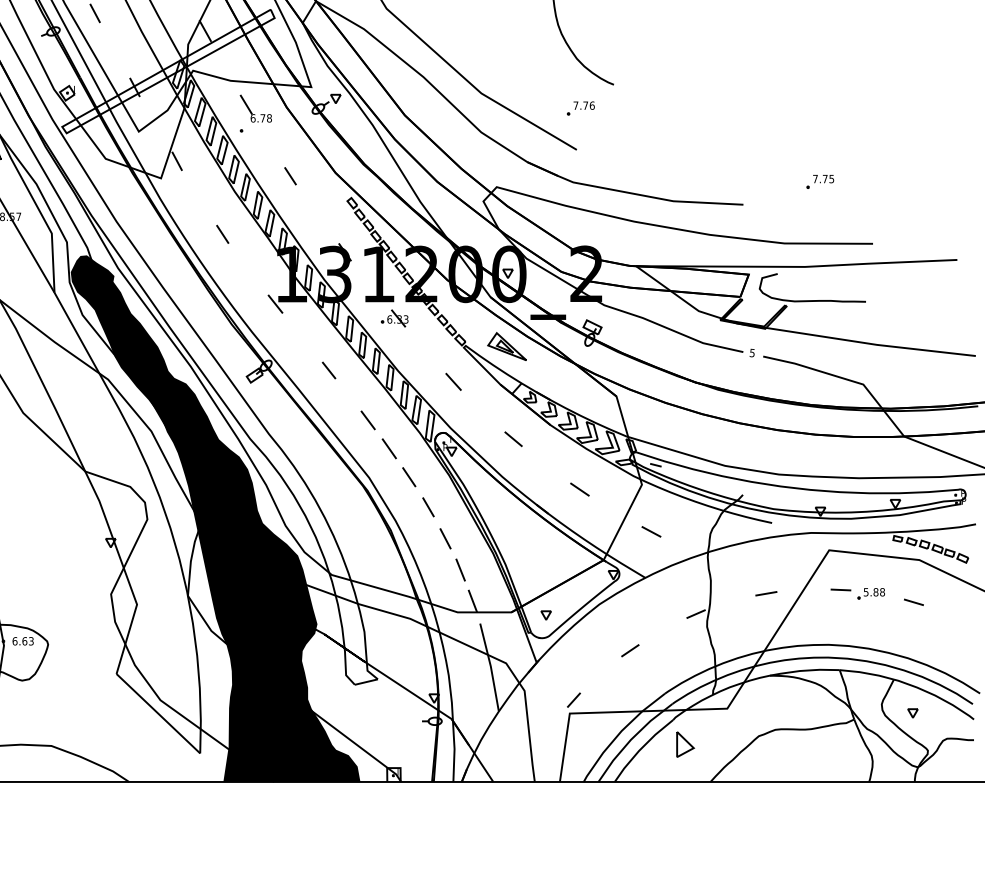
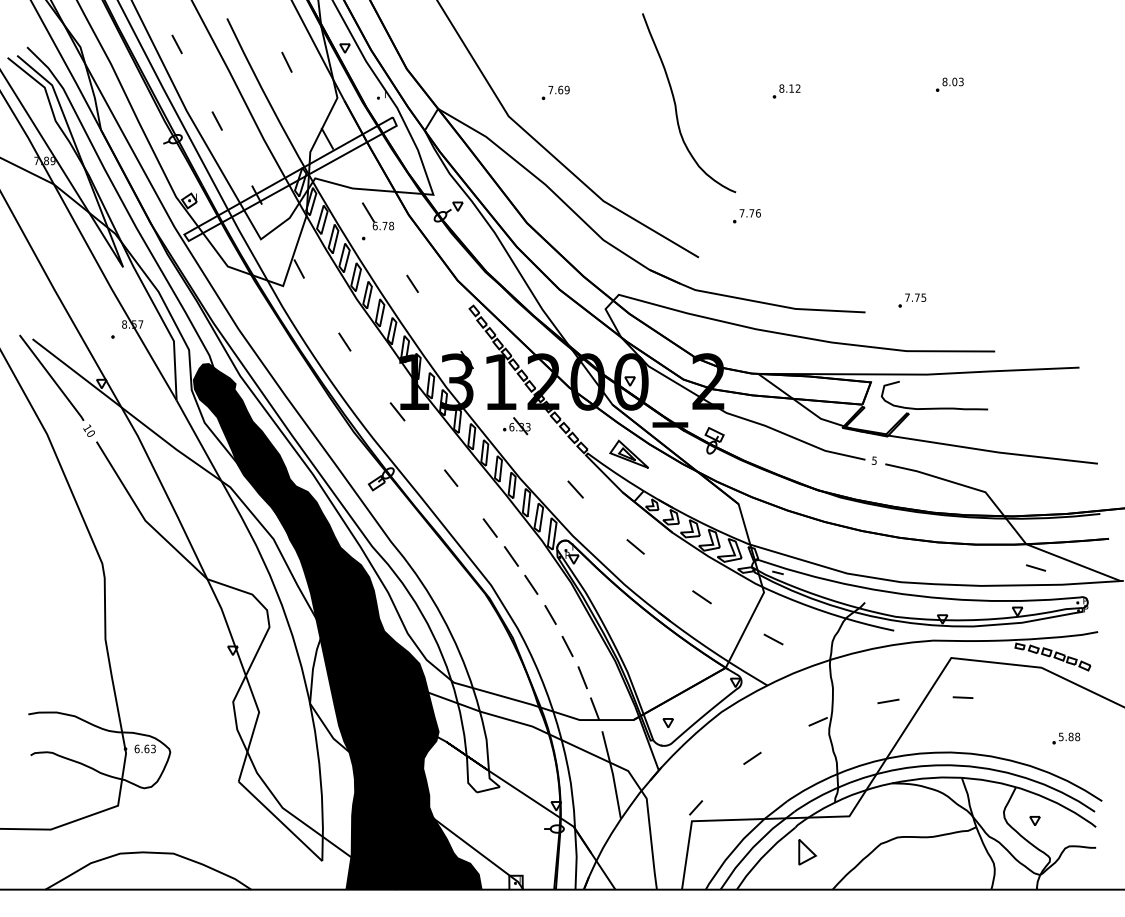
part: (580, 108) -> (746, 216), moved
part: (820, 181) -> (912, 300), moved
part: (871, 593) -> (1066, 738), moved
line: (913, 601) -> (1035, 567), moved

